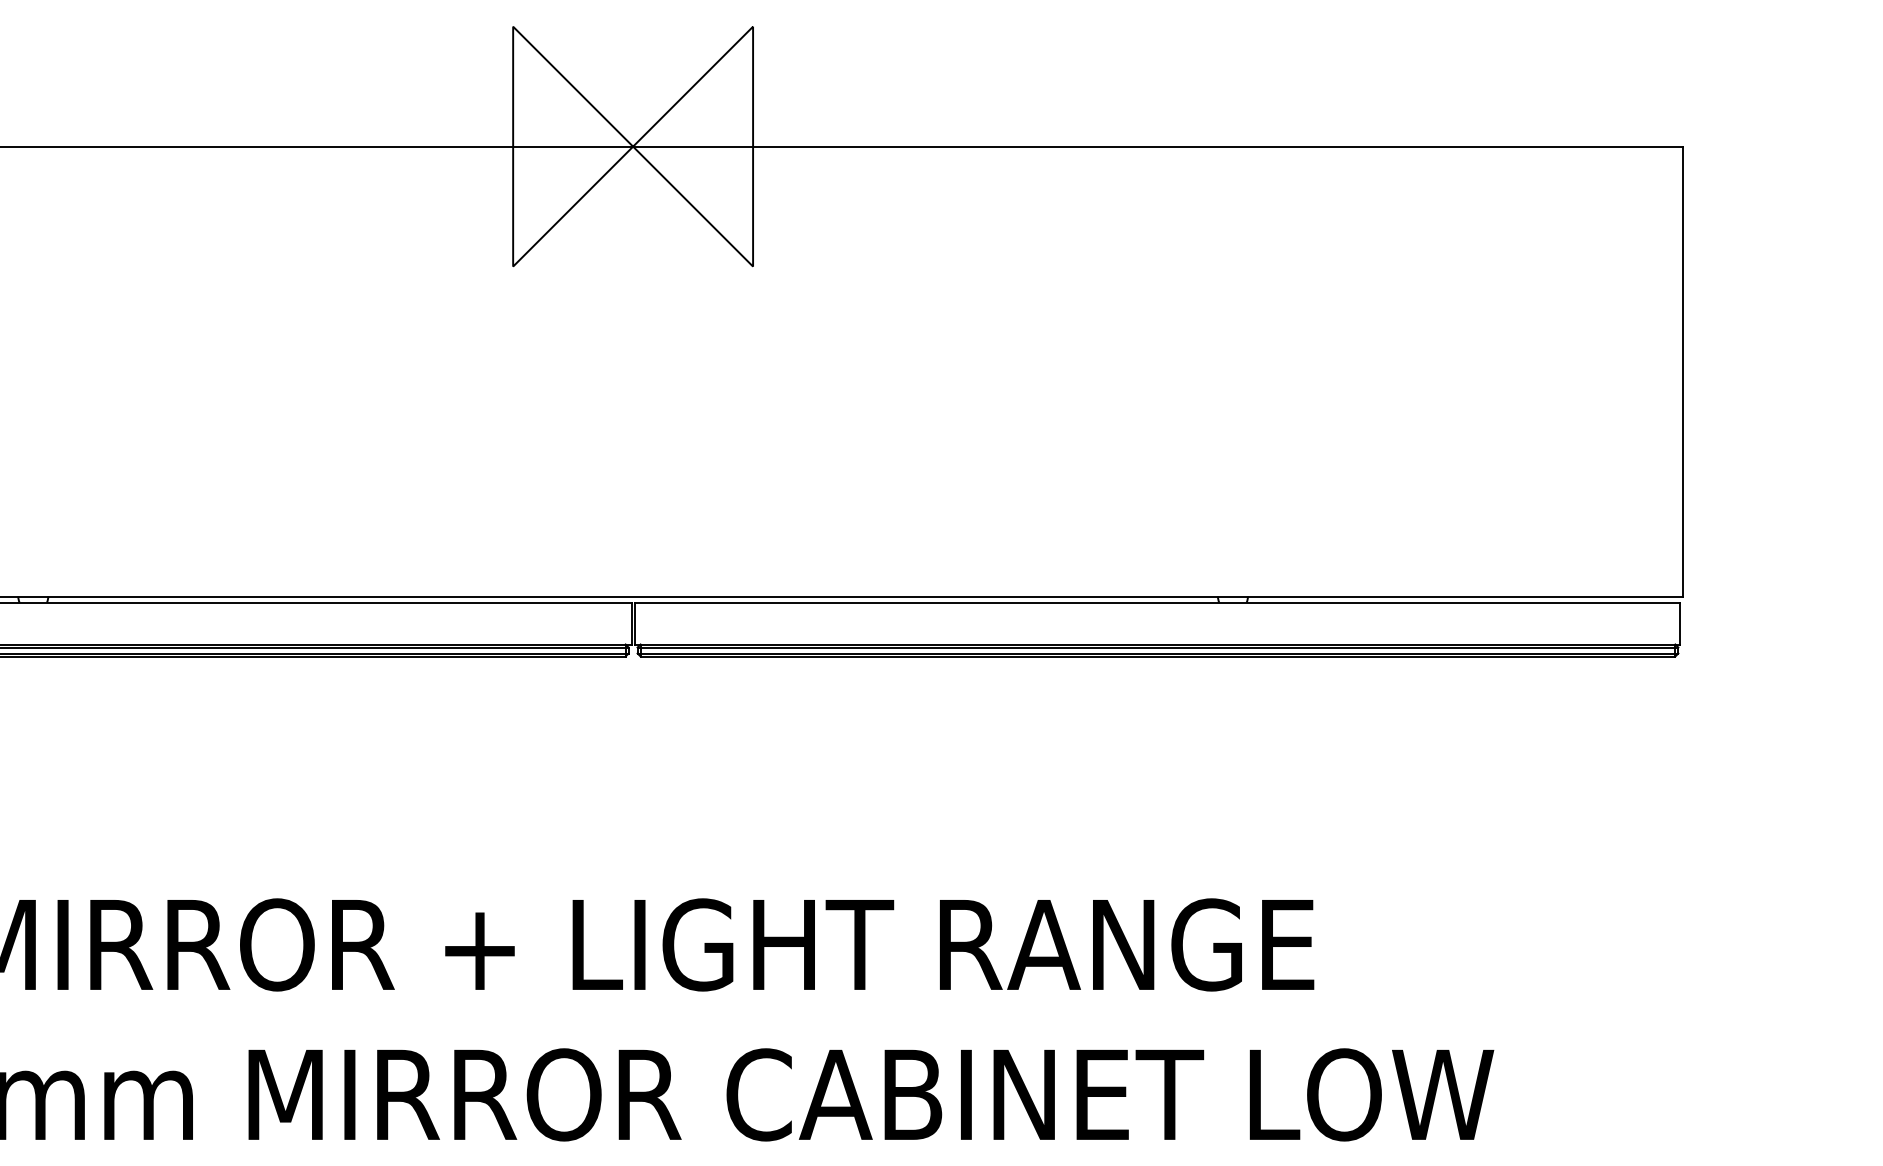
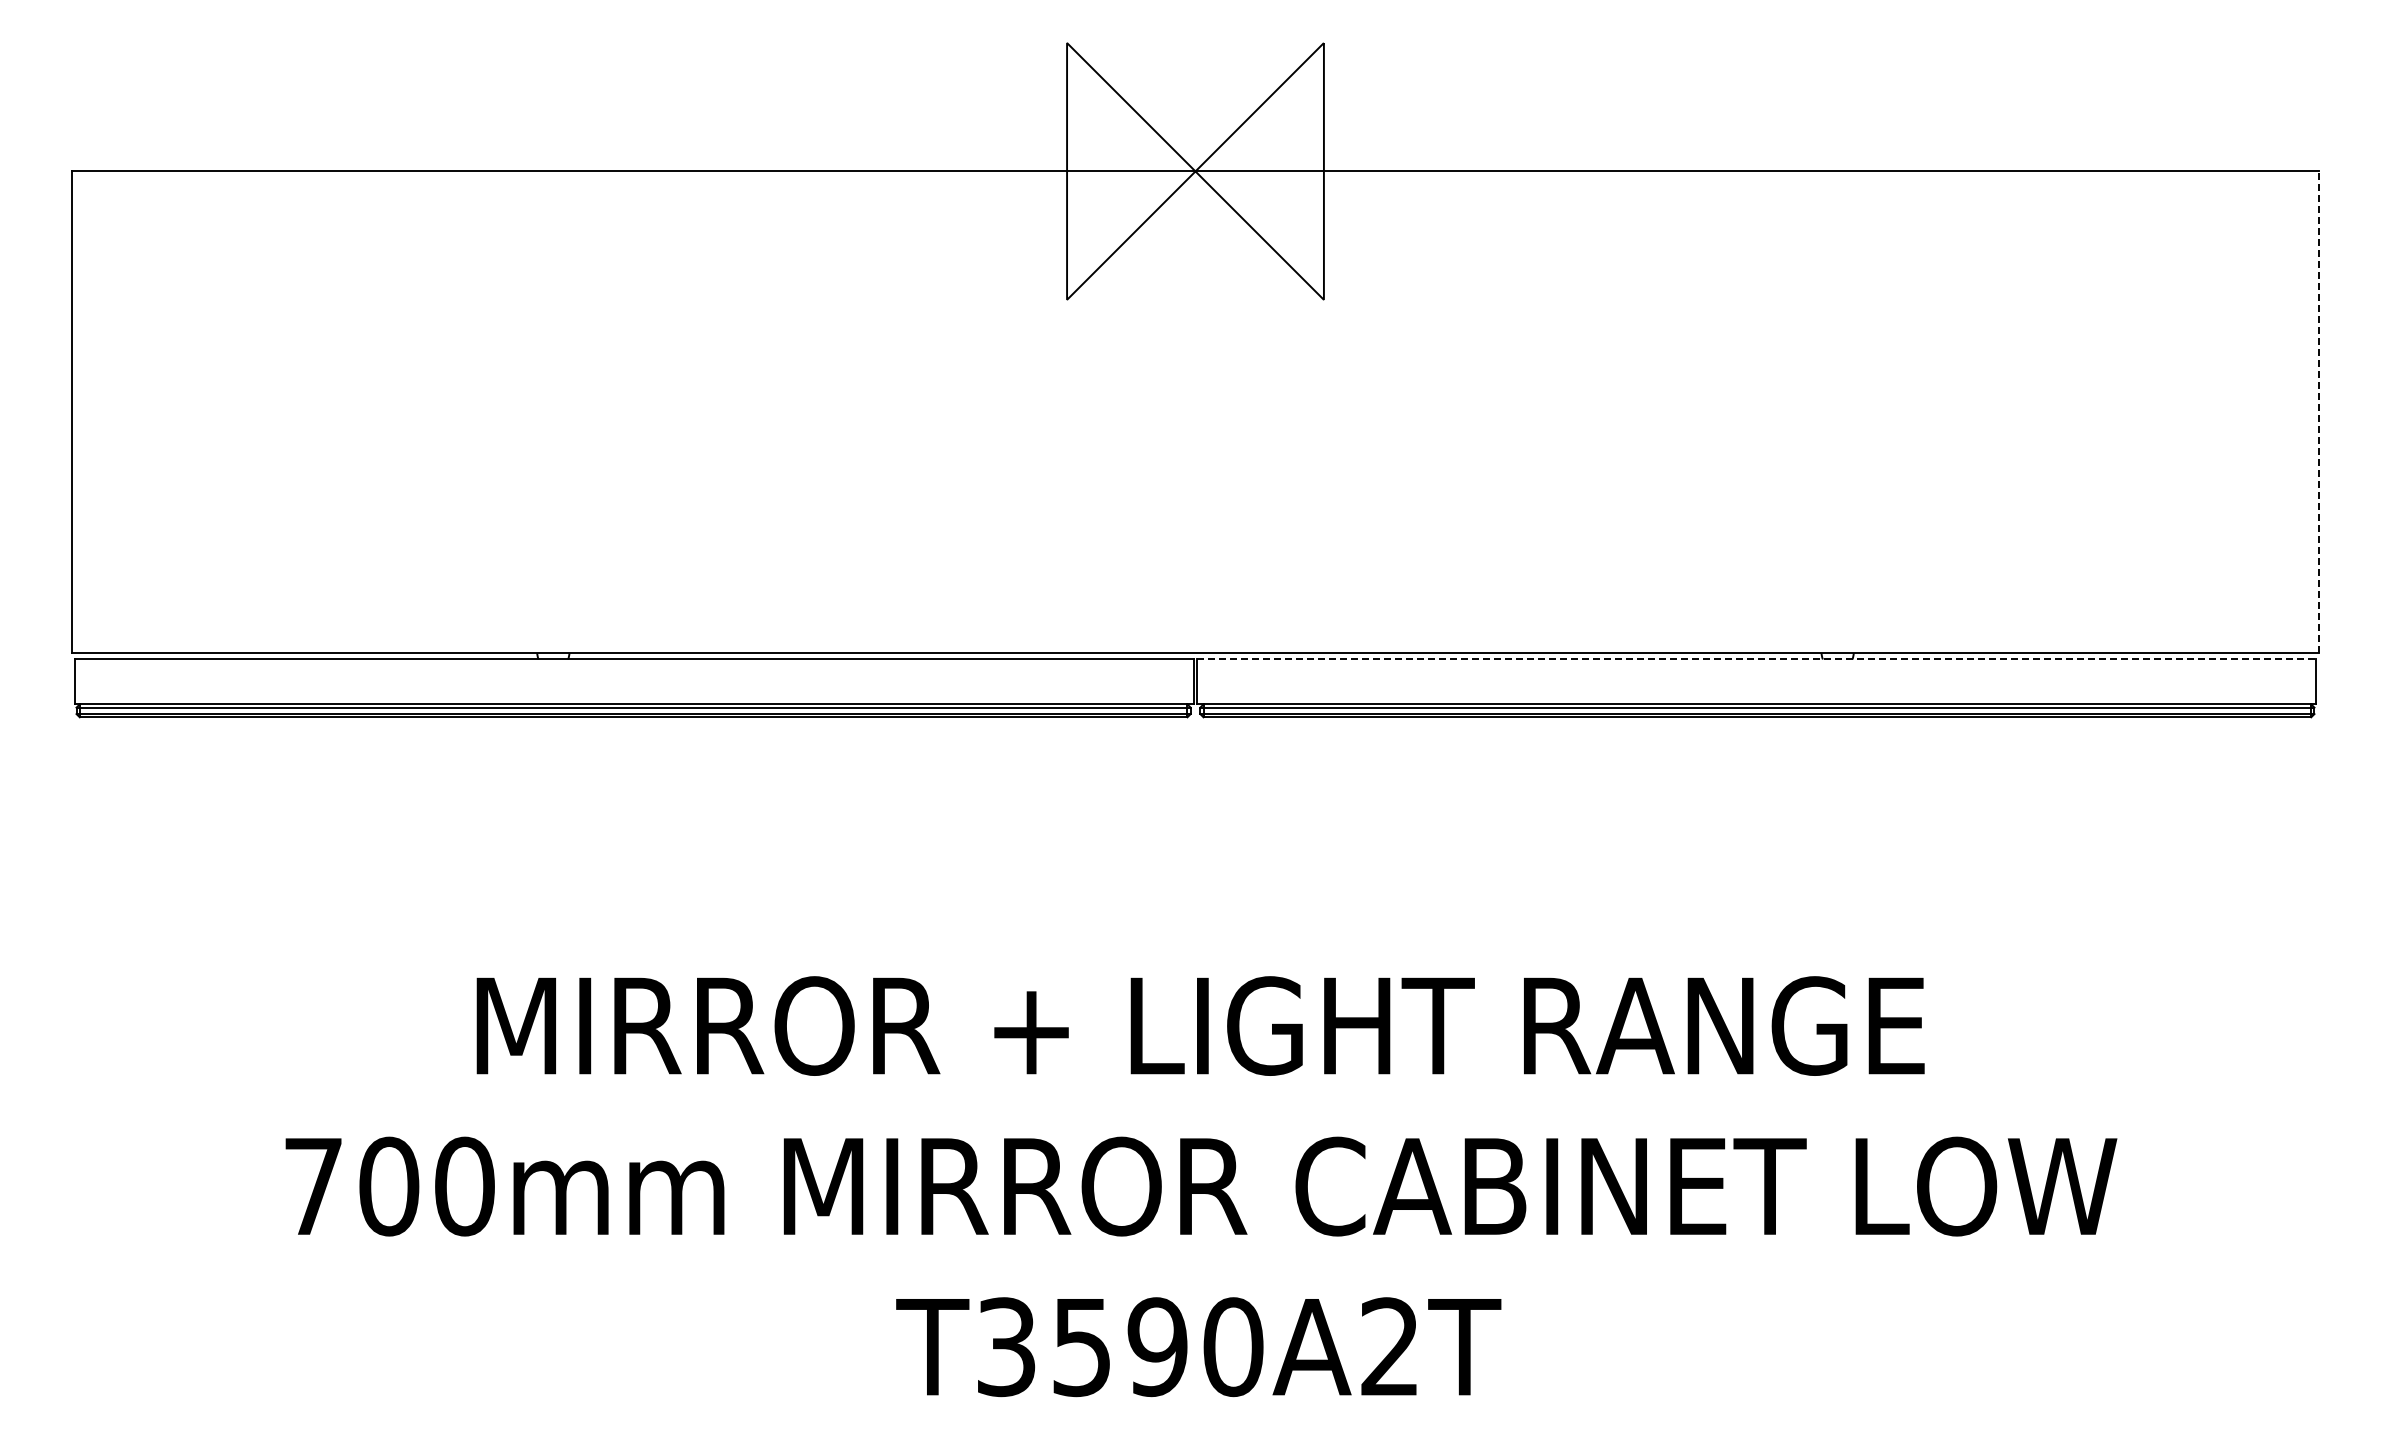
line: (1683, 371) -> (2319, 412), solid -> dashed
line: (1158, 602) -> (1757, 659), solid -> dashed

